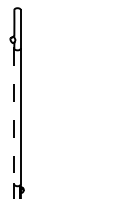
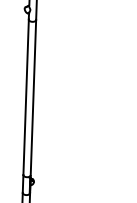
line: (14, 116) -> (26, 97), dashed -> solid

